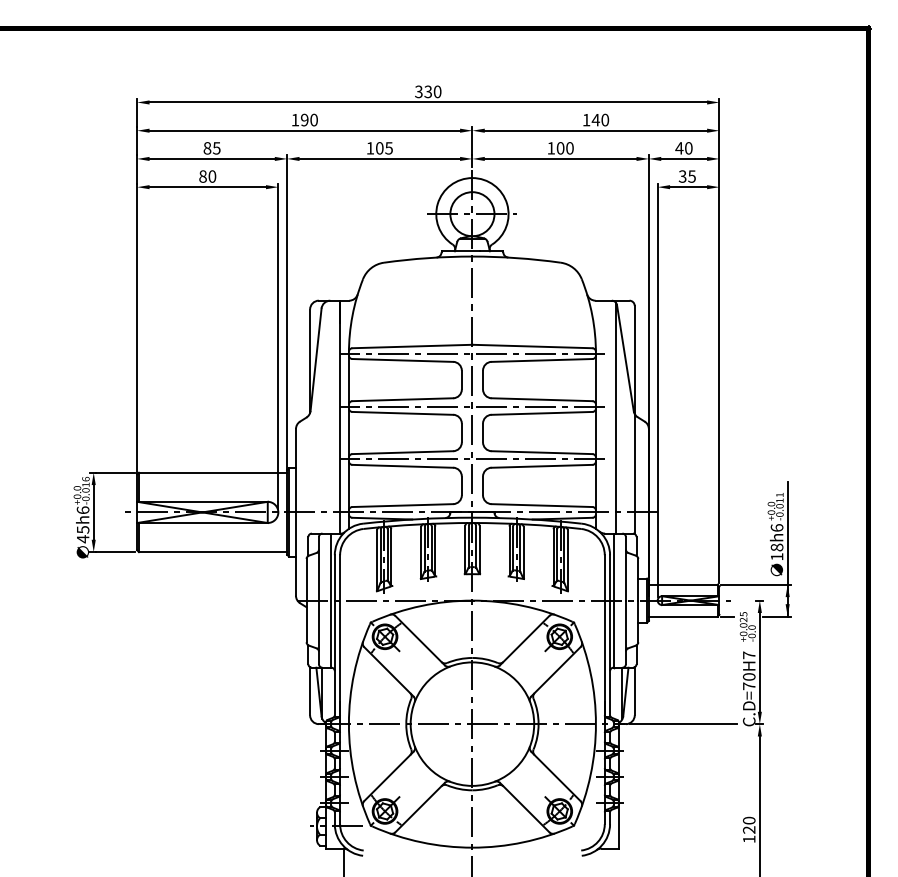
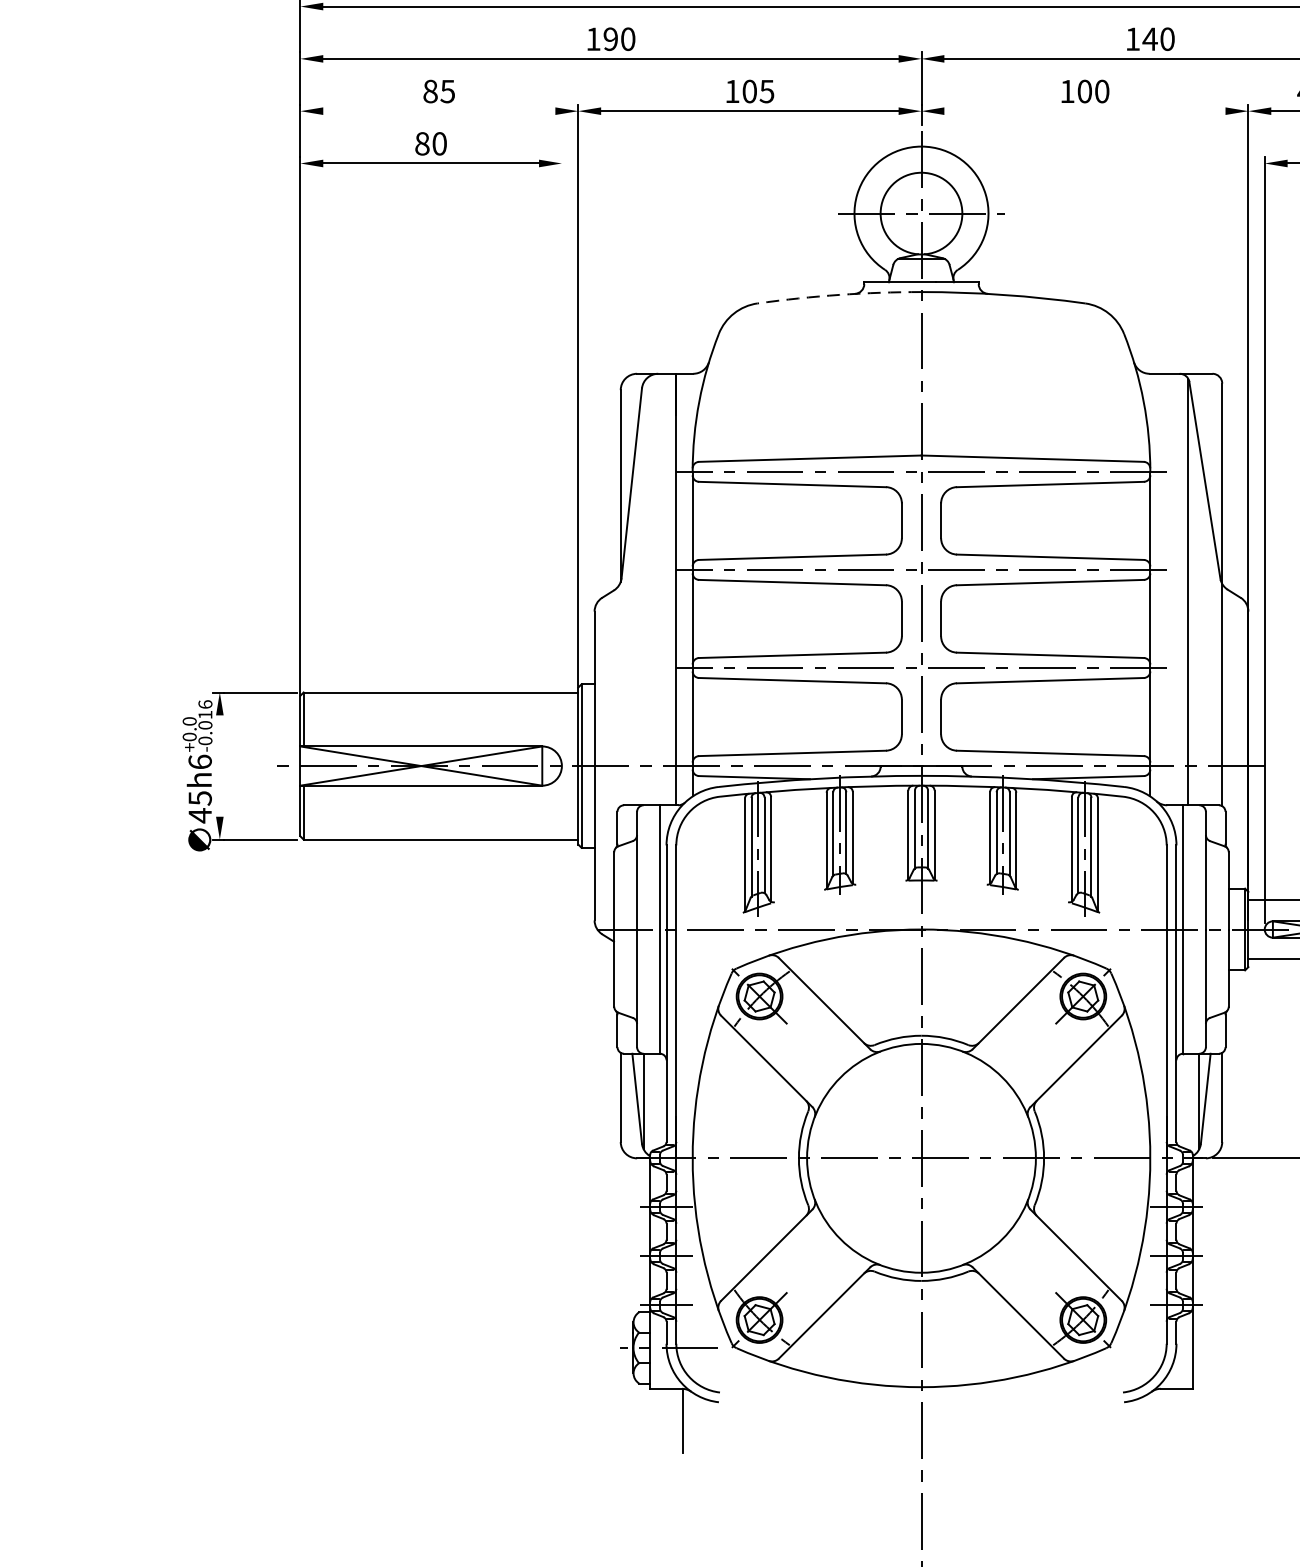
line: (211, 158) -> (438, 110), removed
line: (560, 158) -> (1084, 110), removed
arc: (428, 258) -> (840, 295), solid -> dashed
line: (278, 345) -> (562, 456), removed
line: (93, 512) -> (219, 766), removed

